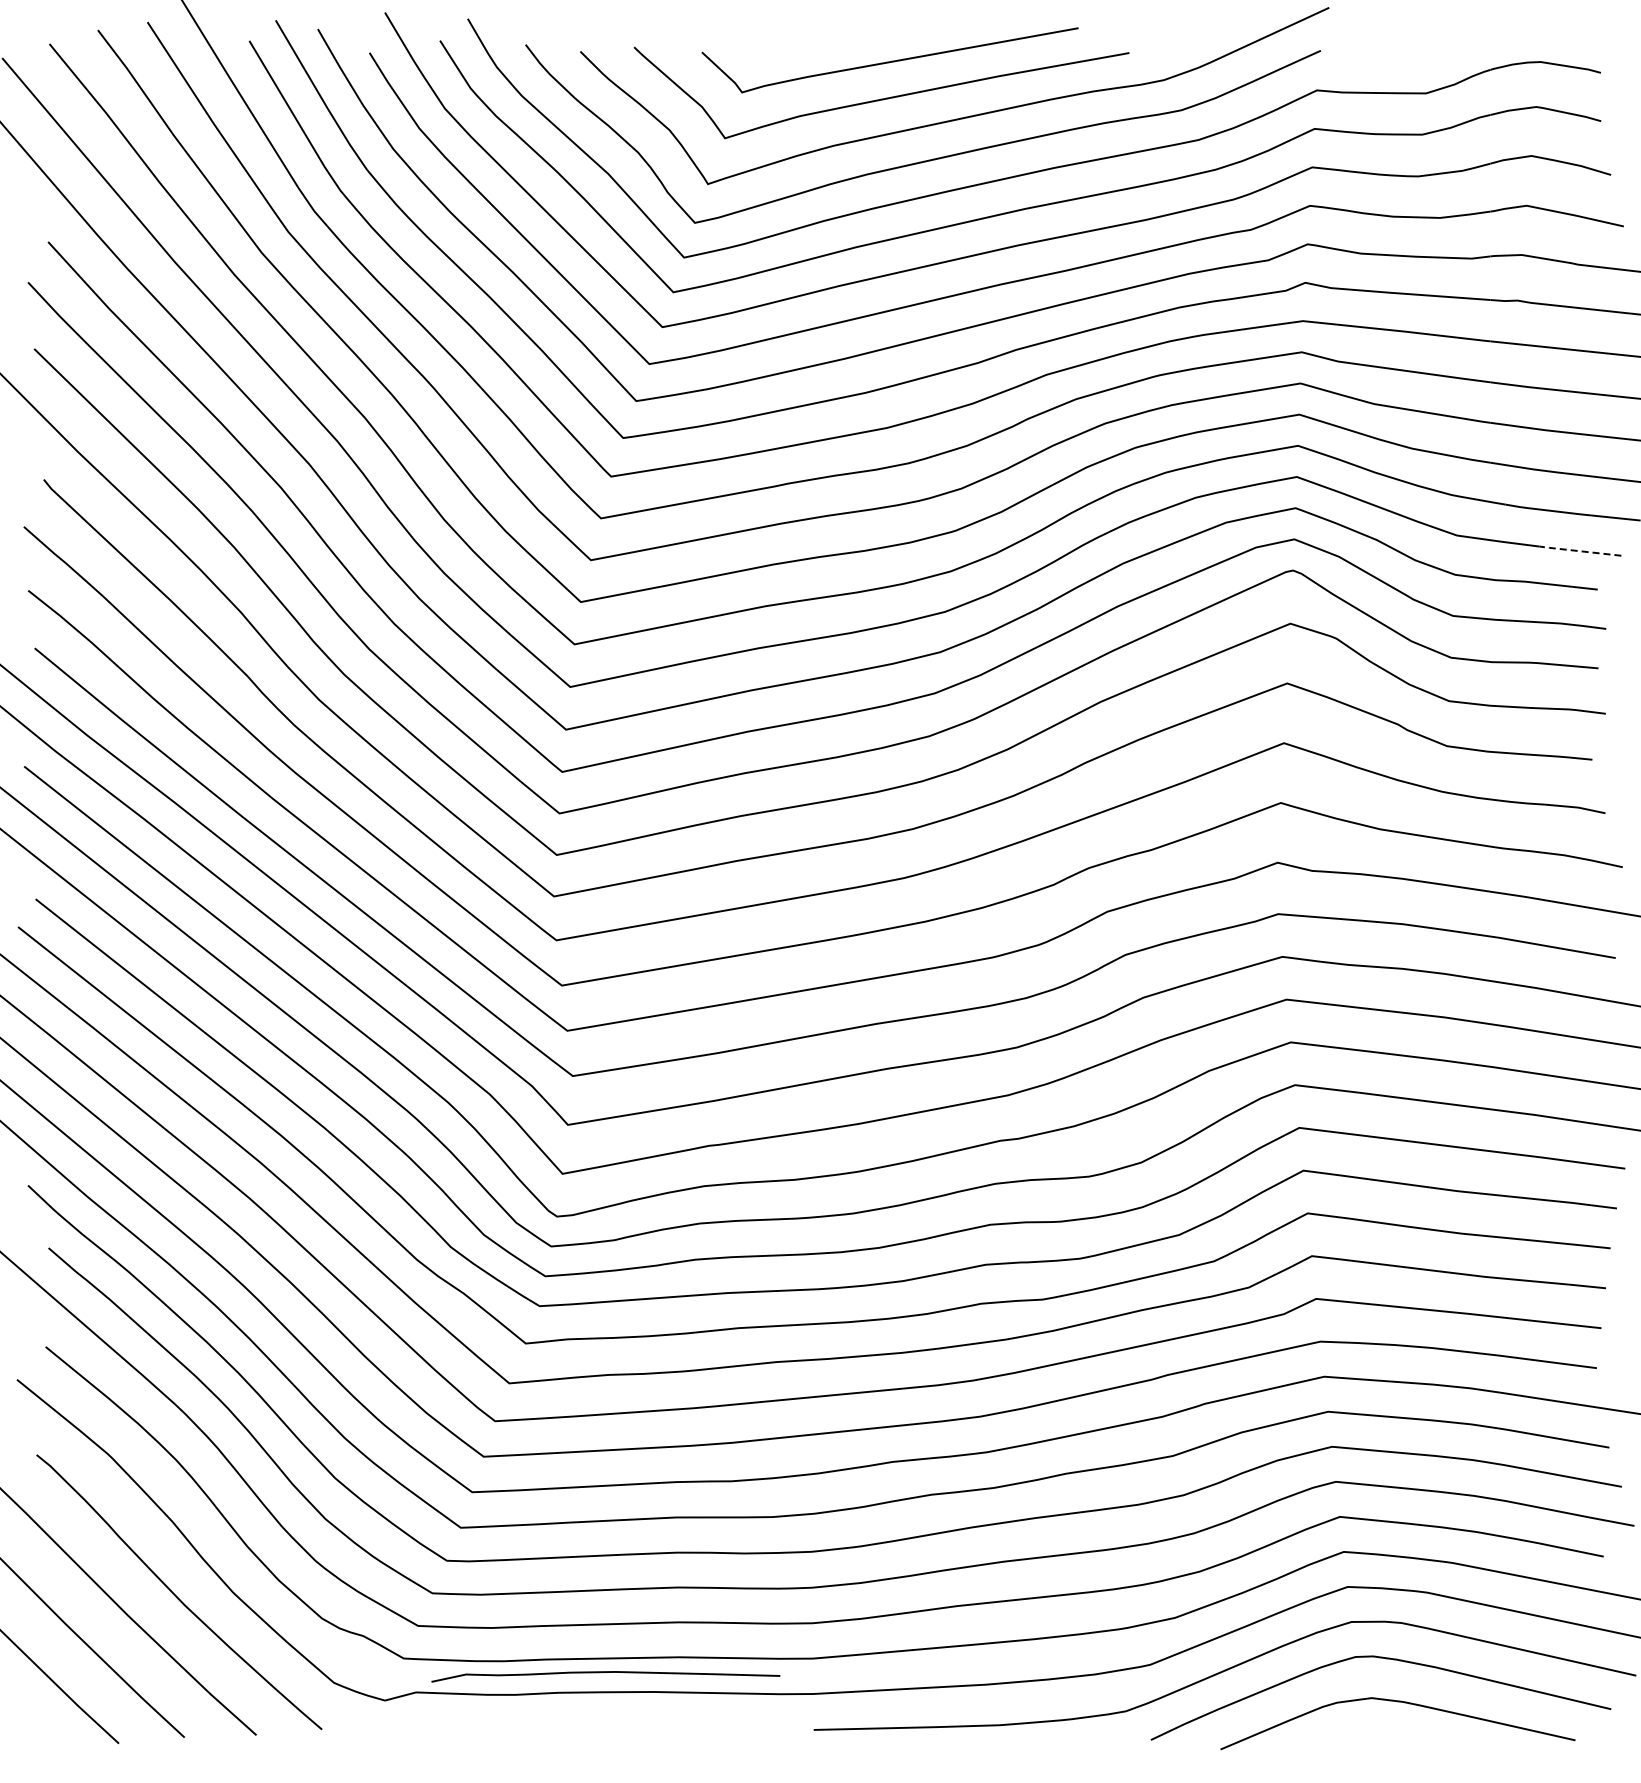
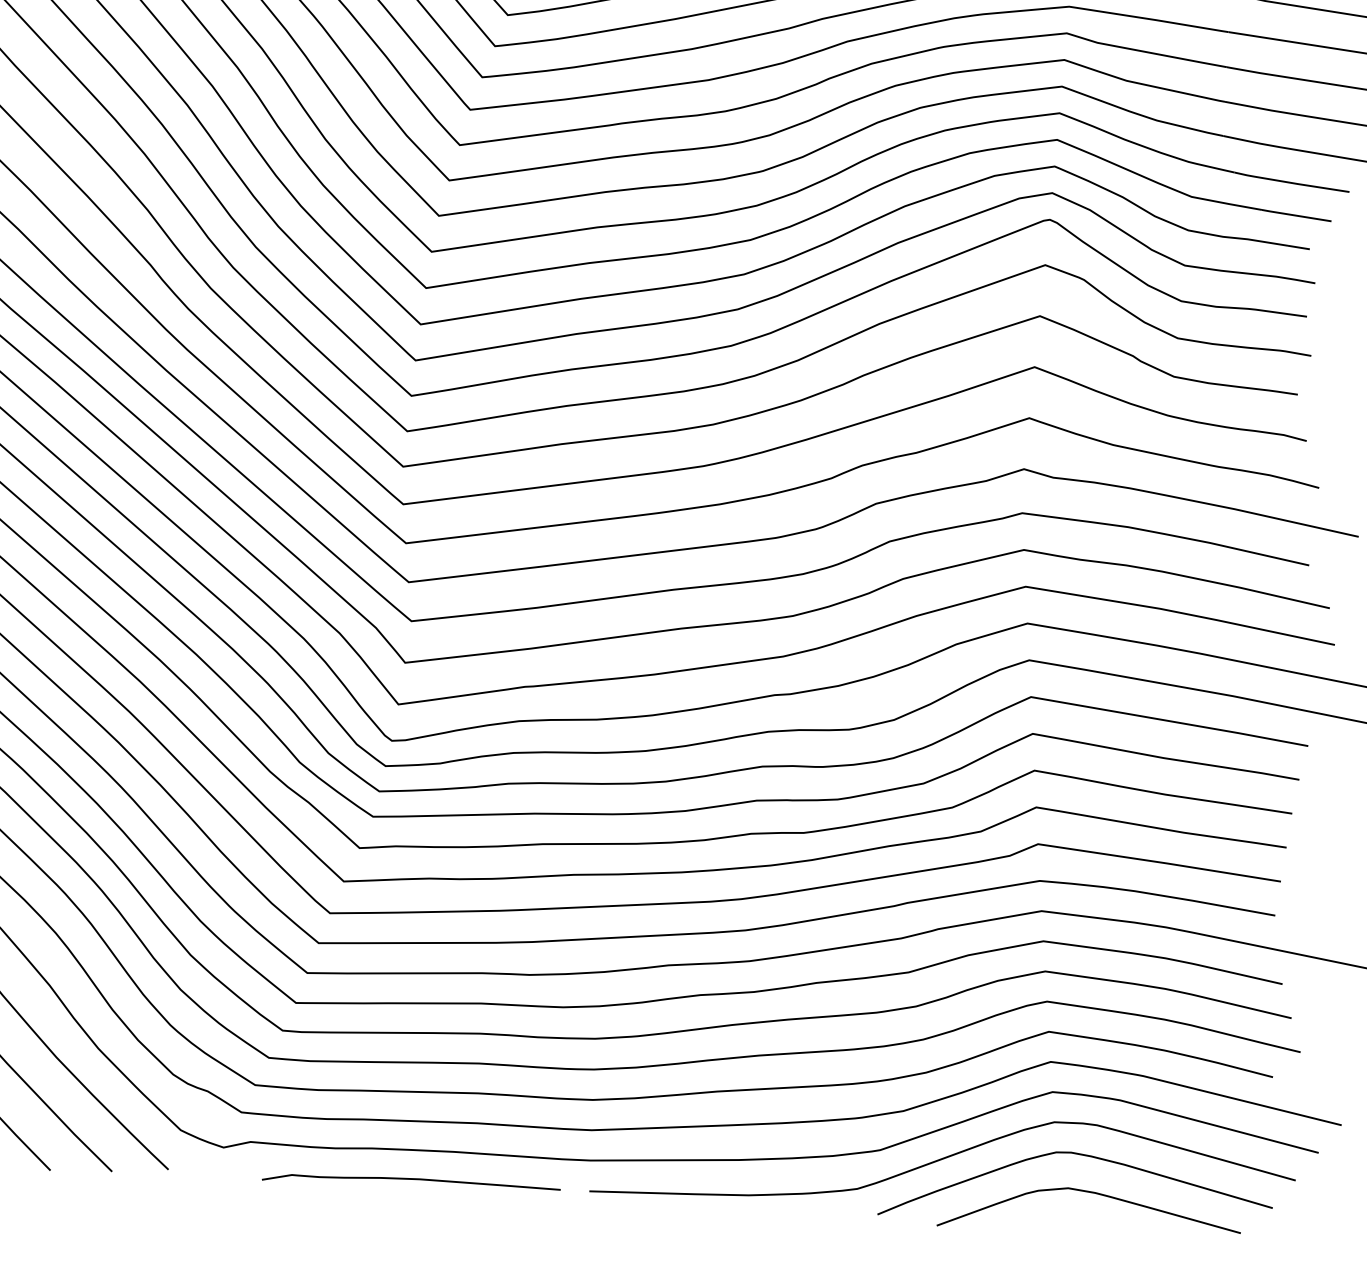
line: (1579, 551) -> (1295, 215), dashed -> solid
curve: (605, 1672) -> (411, 1179), moved

